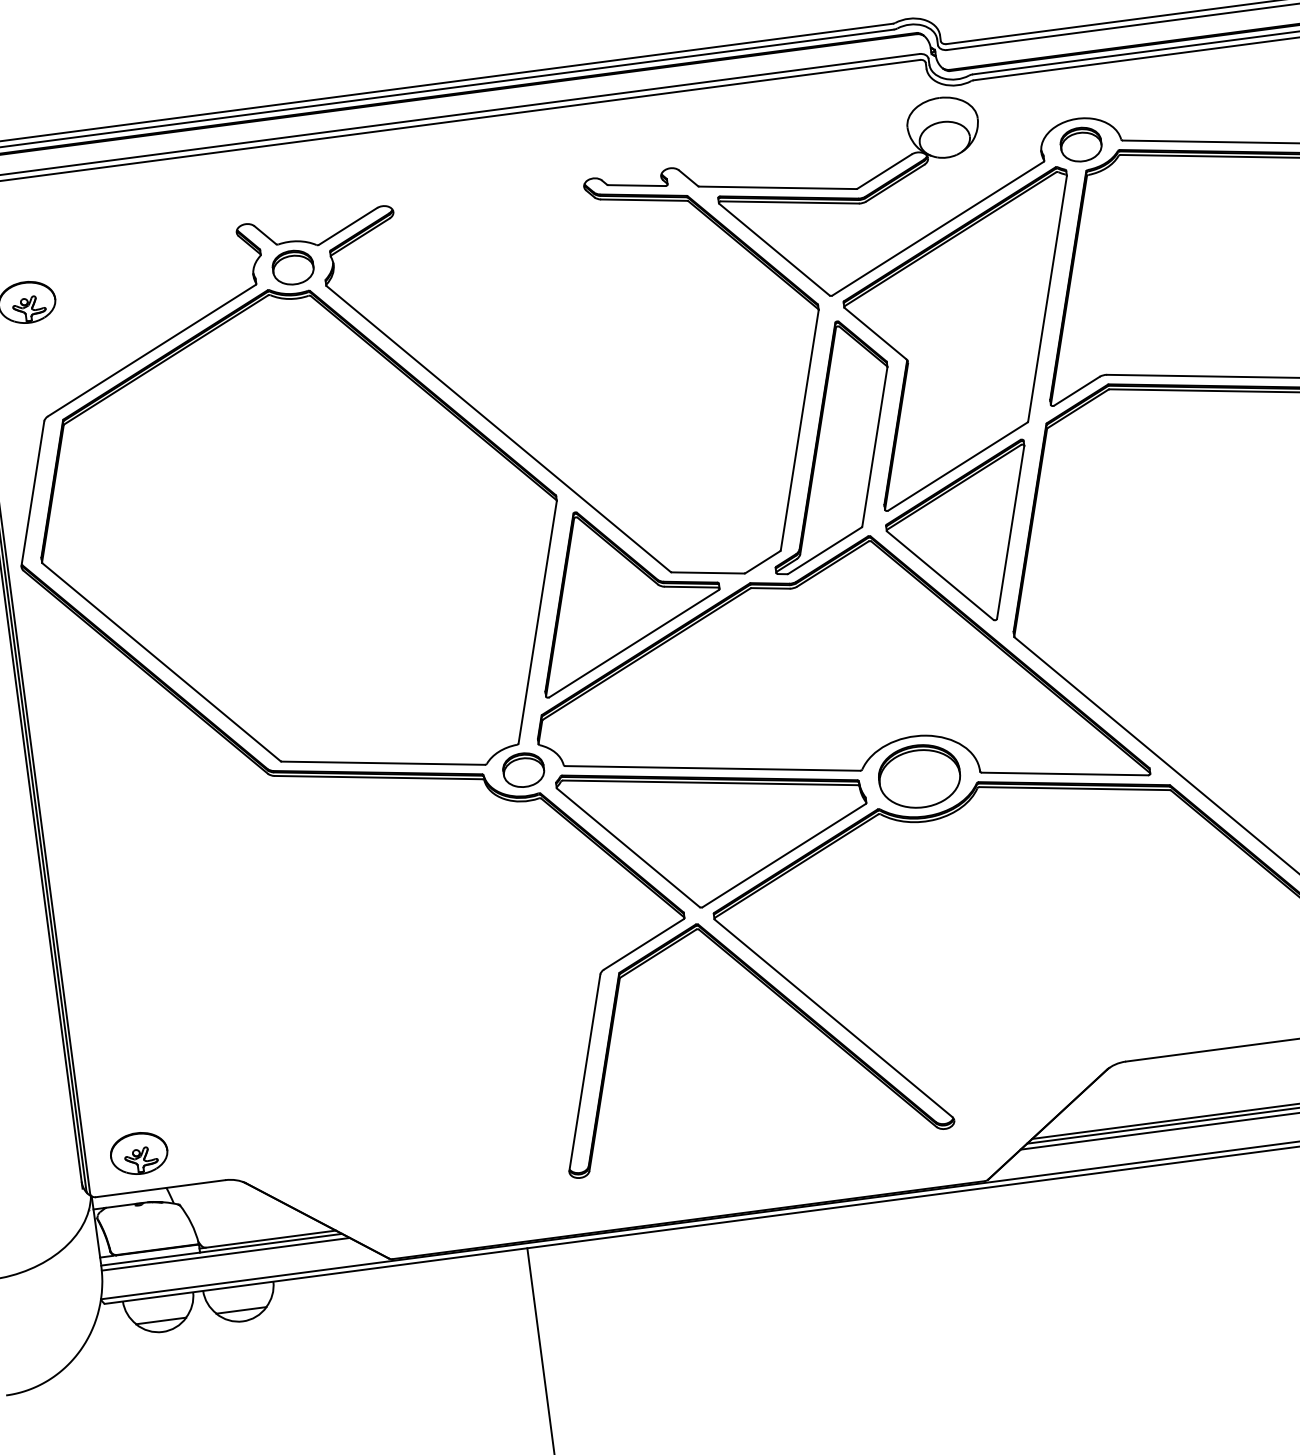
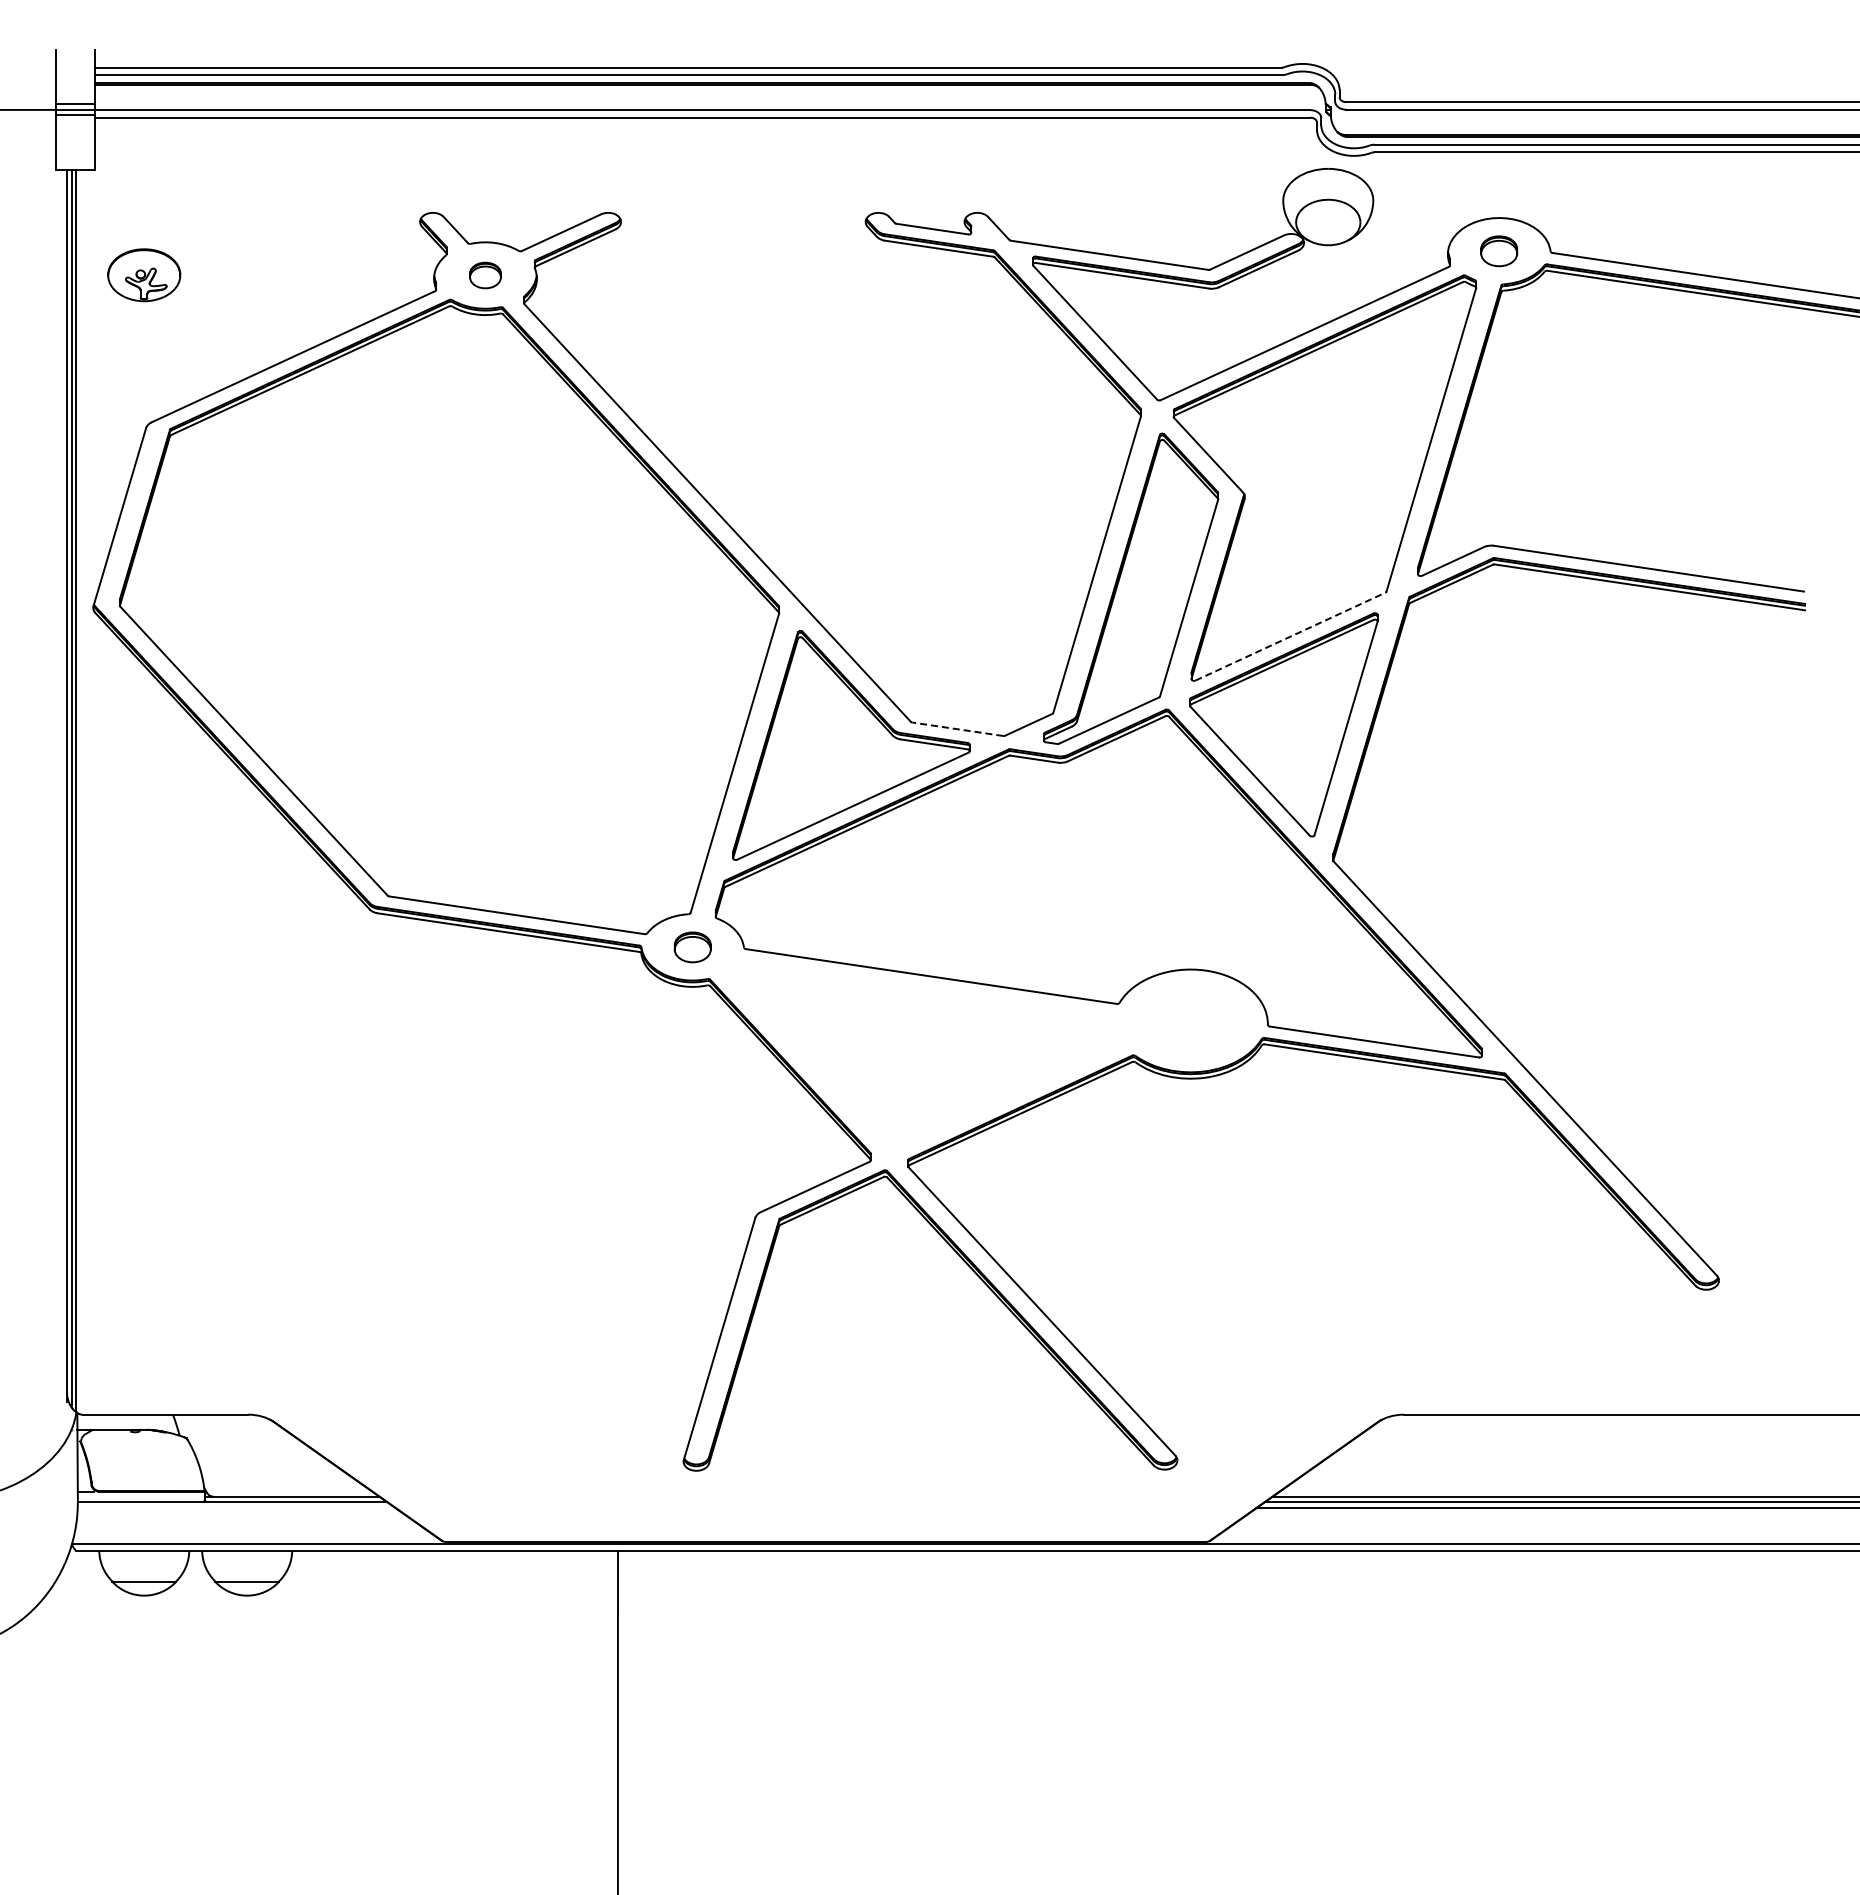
part: (1080, 144) -> (1498, 251), size x0.7
part: (293, 267) -> (485, 275), size x0.6
line: (957, 466) -> (1290, 636), solid -> dashed
line: (707, 573) -> (957, 729), solid -> dashed
part: (523, 770) -> (692, 947), size x0.7
part: (919, 776) -> (1190, 1020), removed
part: (716, 829) -> (925, 1054), removed
part: (139, 1153) -> (144, 1366), removed
line: (225, 1254) -> (236, 1508), removed

